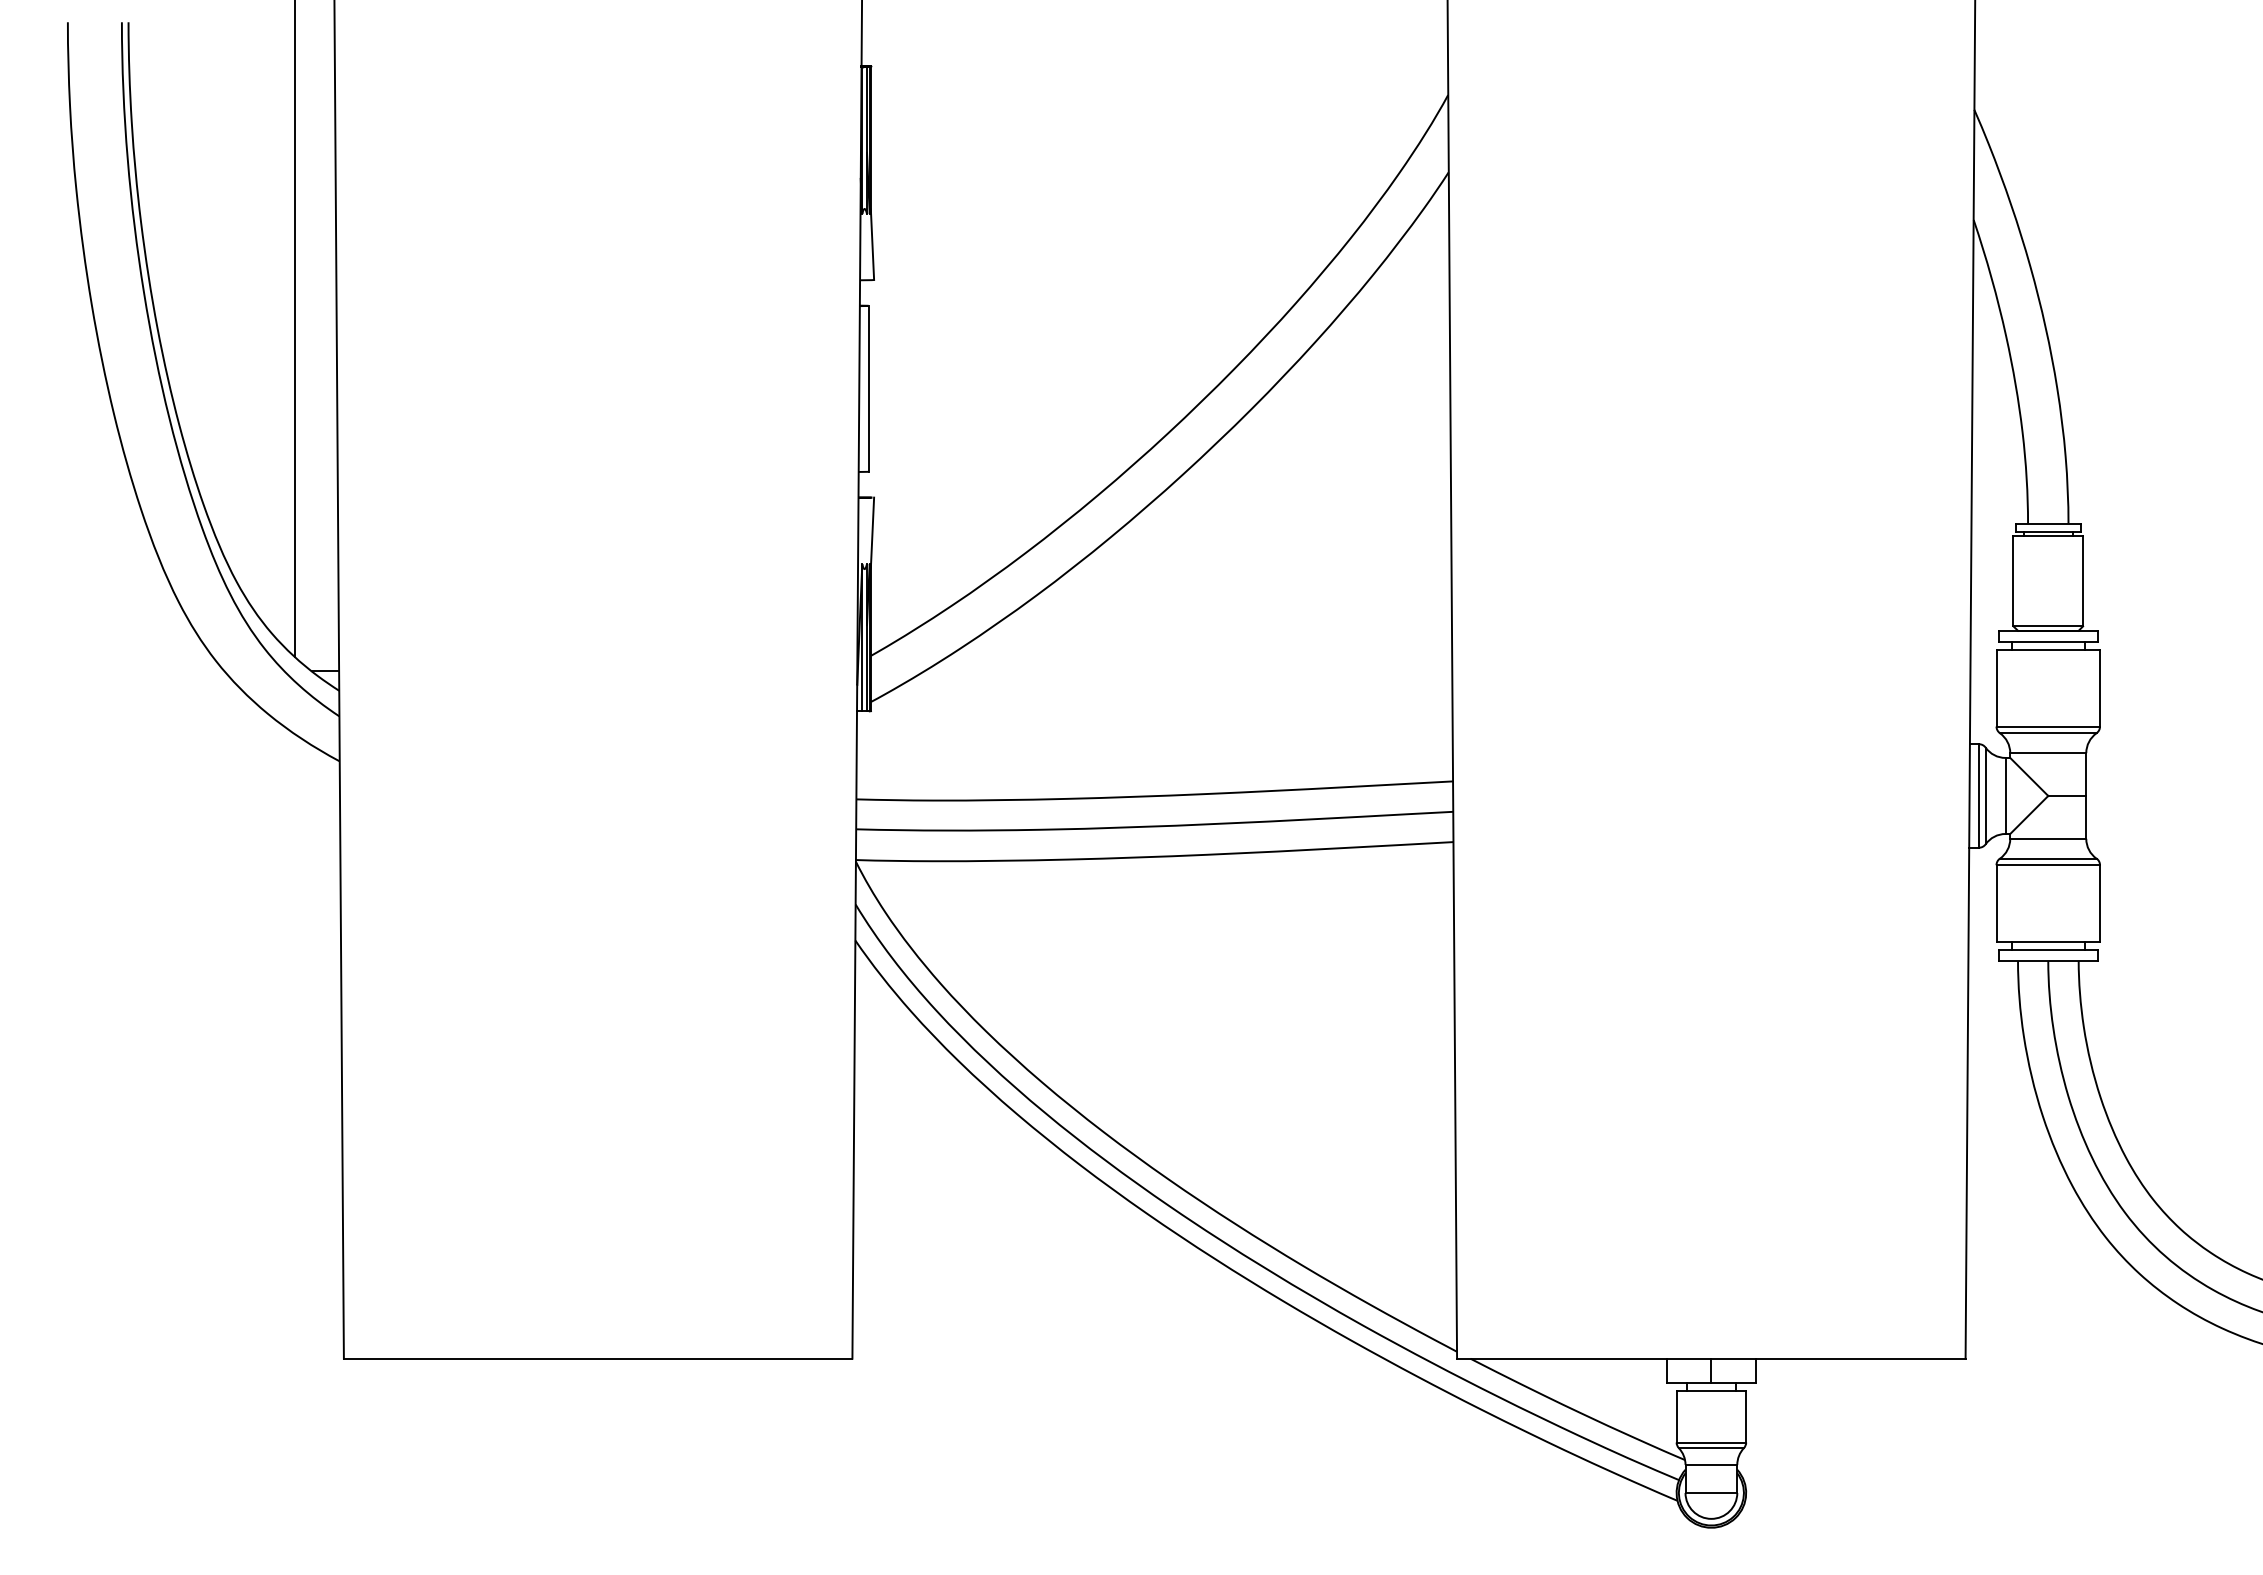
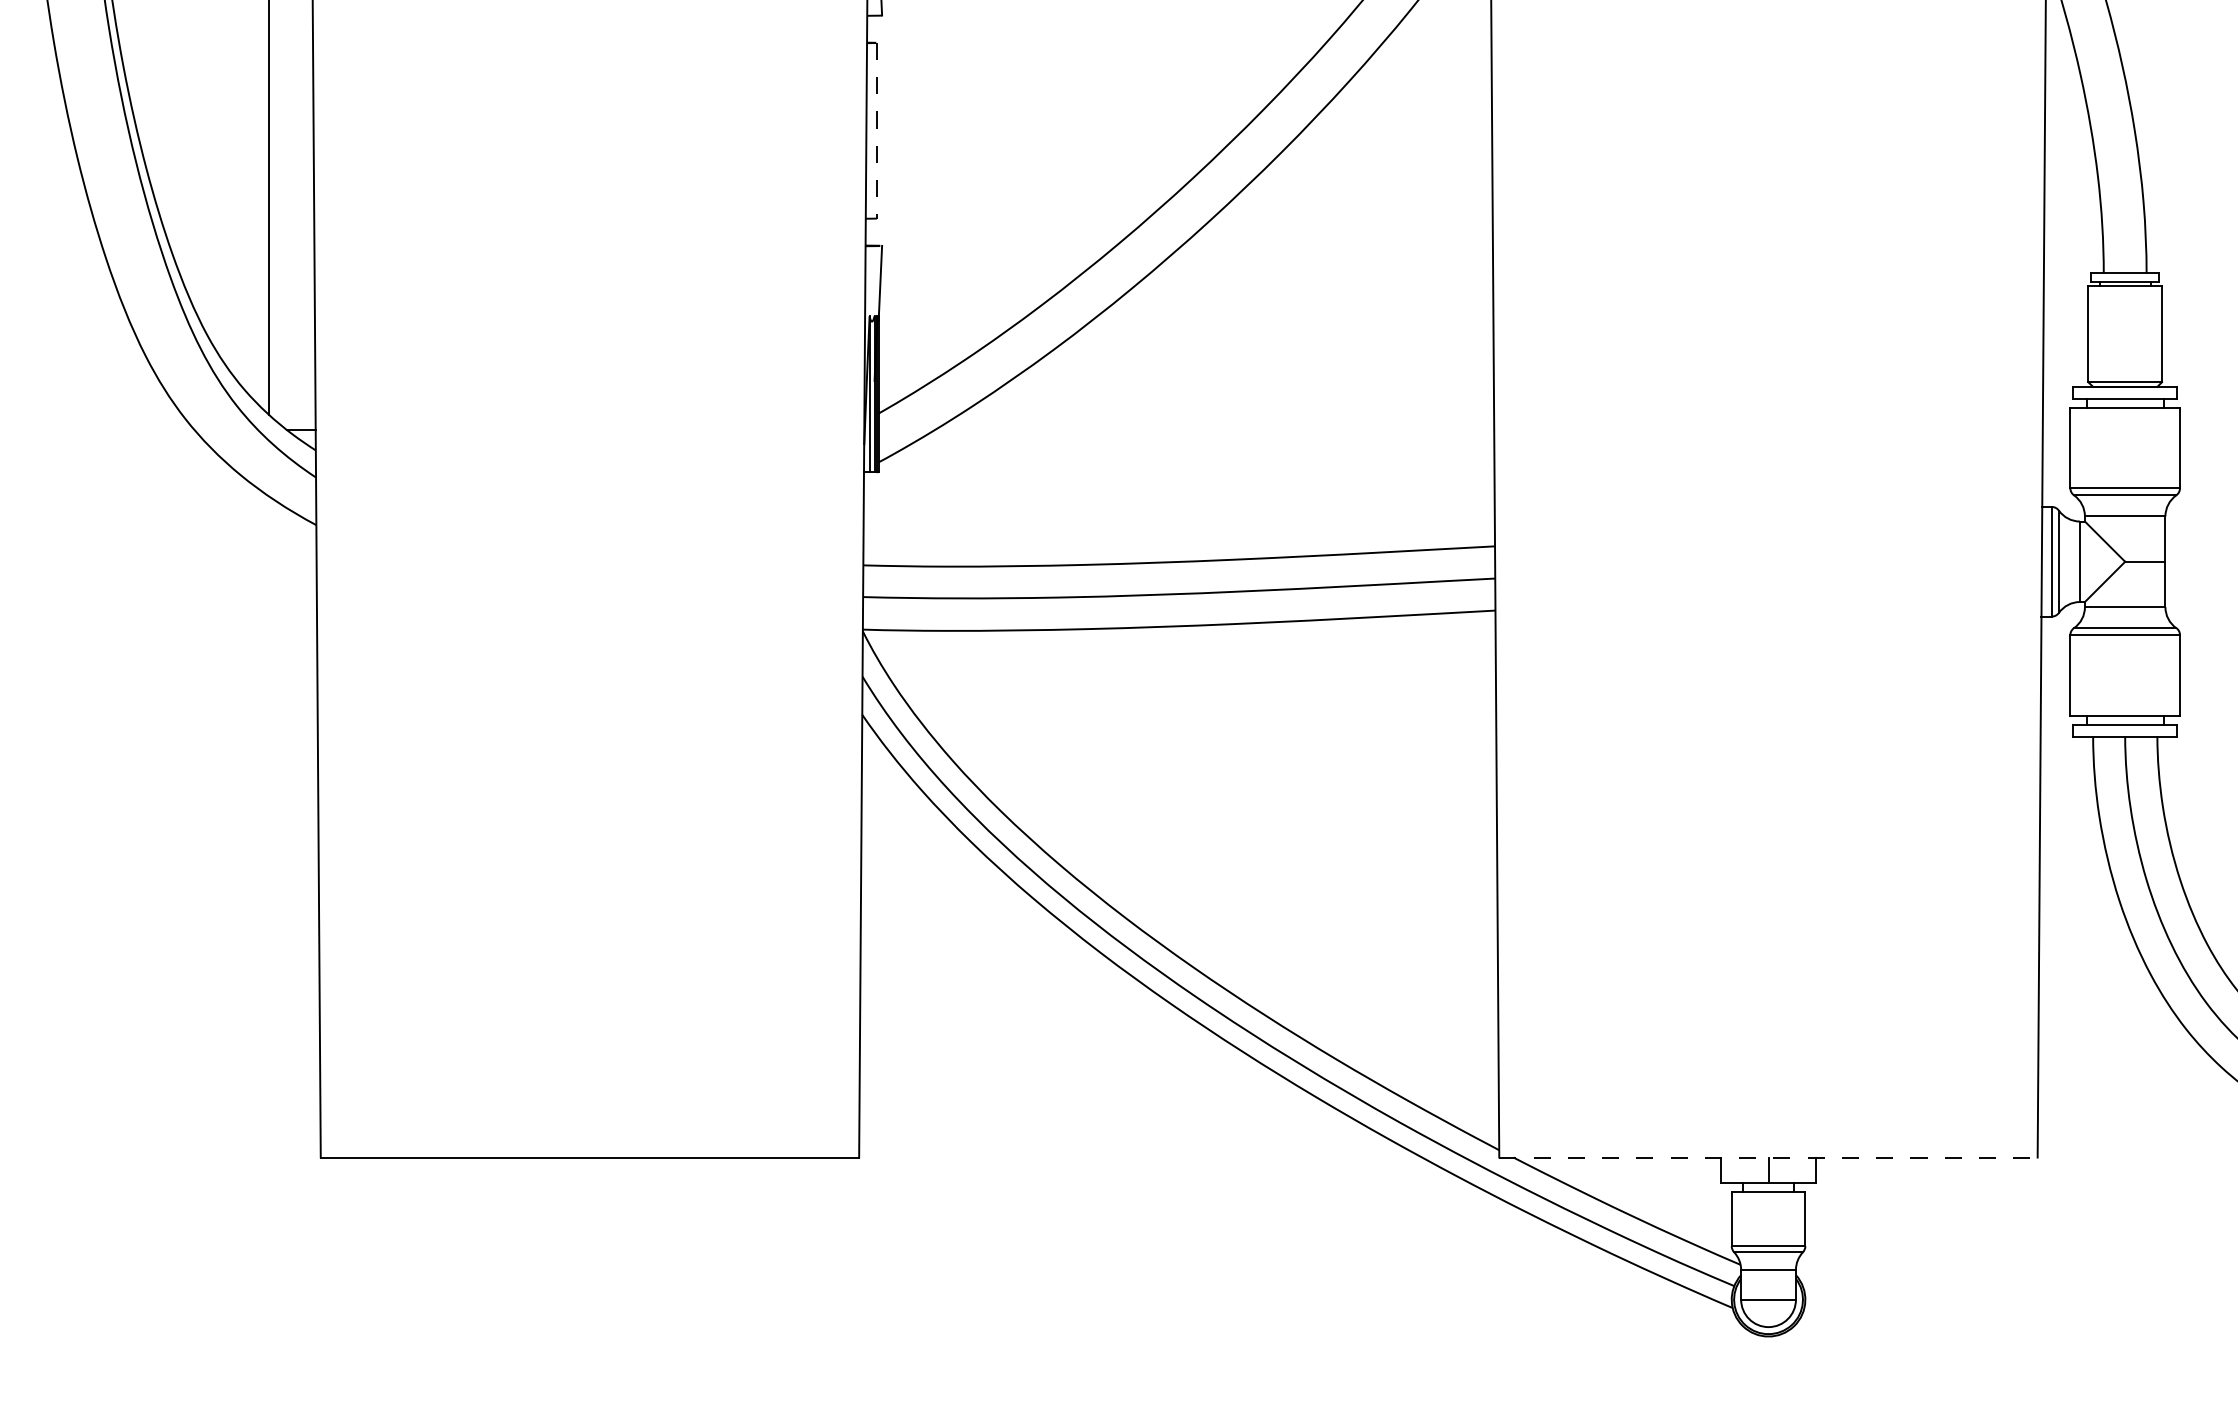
line: (869, 388) -> (877, 130), solid -> dashed
line: (1711, 1358) -> (1768, 1157), solid -> dashed

